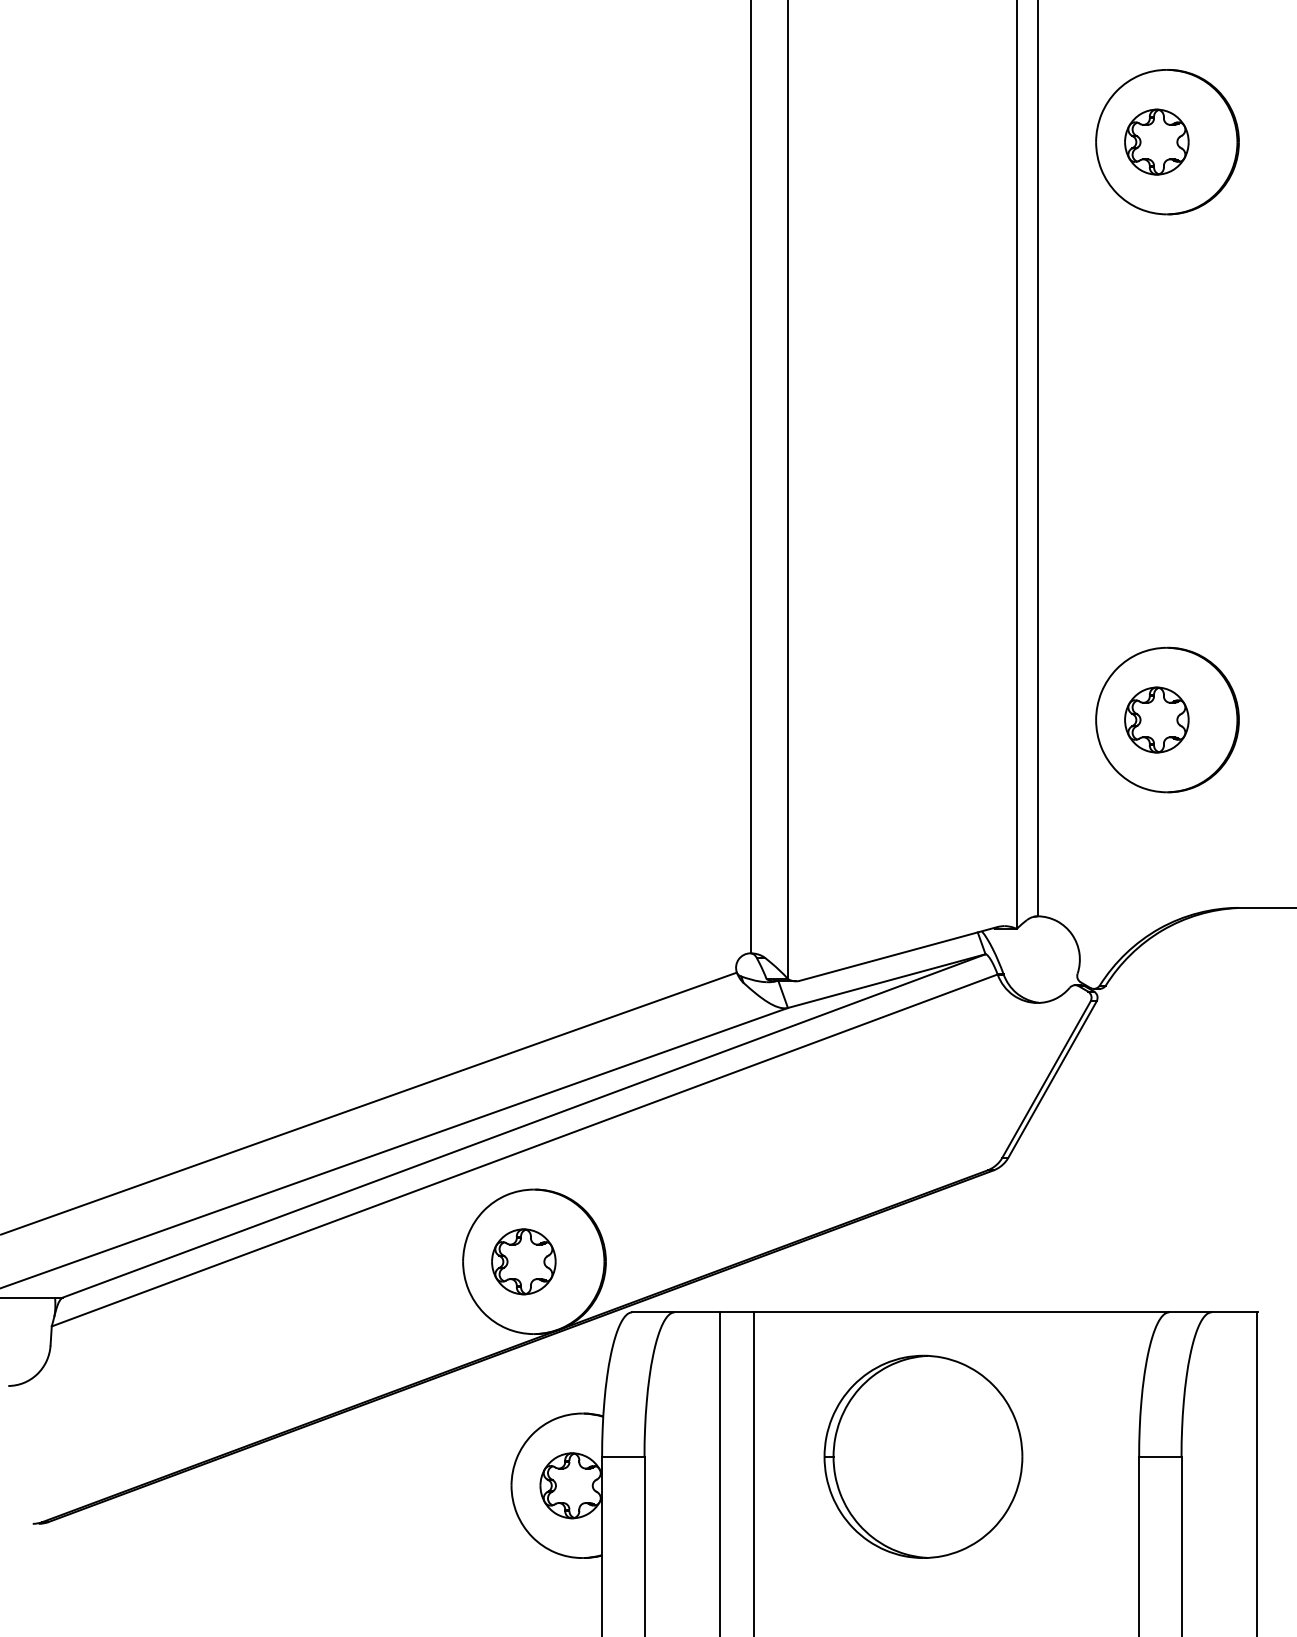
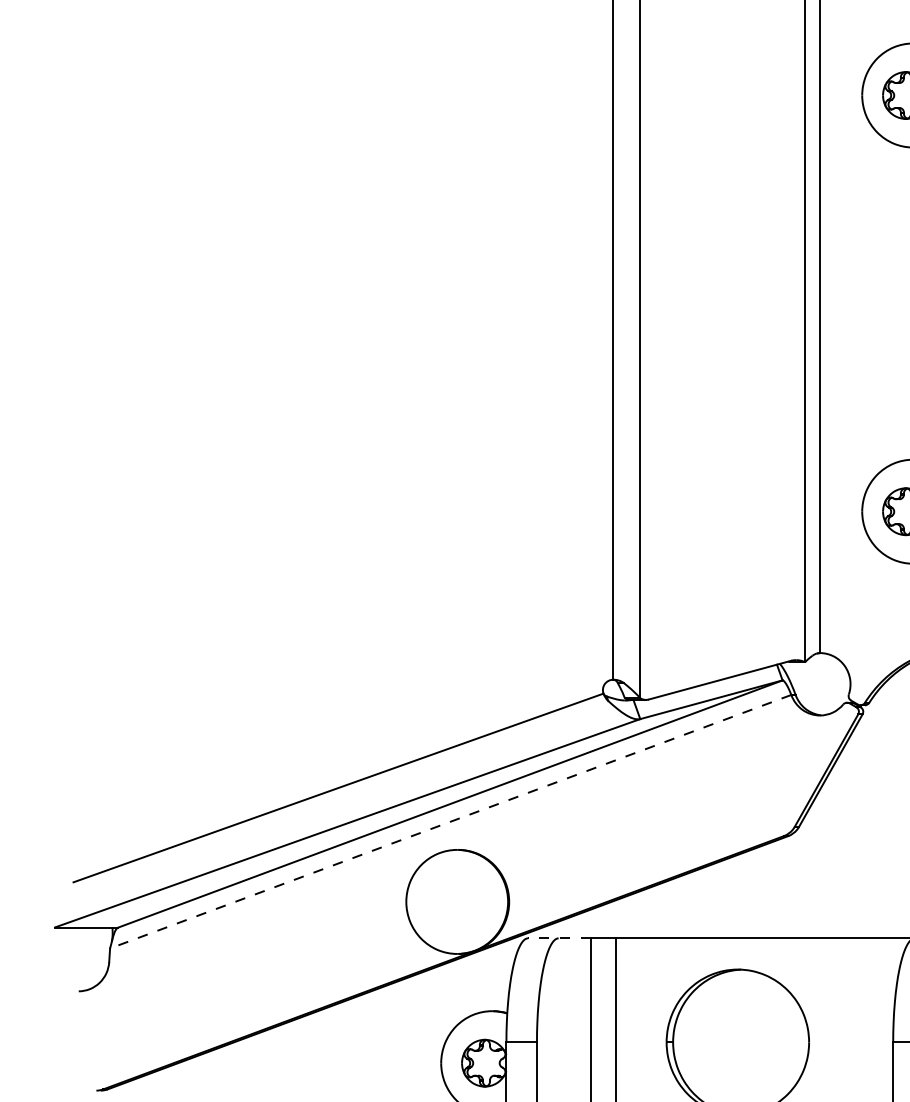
line: (524, 1150) -> (450, 821), solid -> dashed
part: (523, 1261) -> (449, 901), removed
line: (675, 1312) -> (559, 938), solid -> dashed

